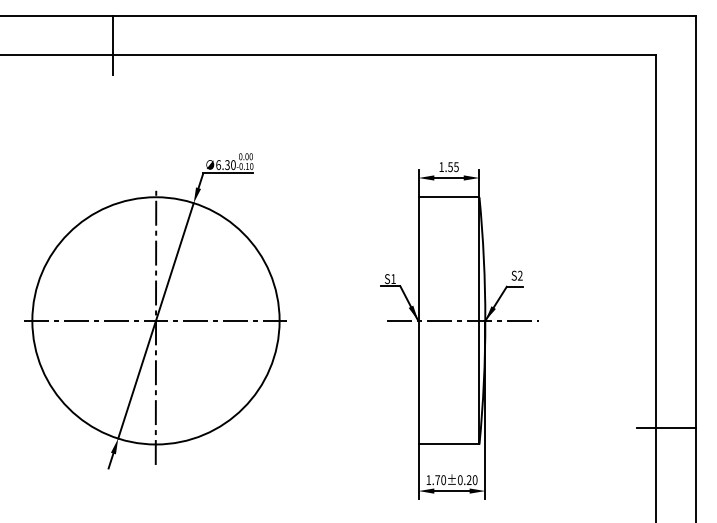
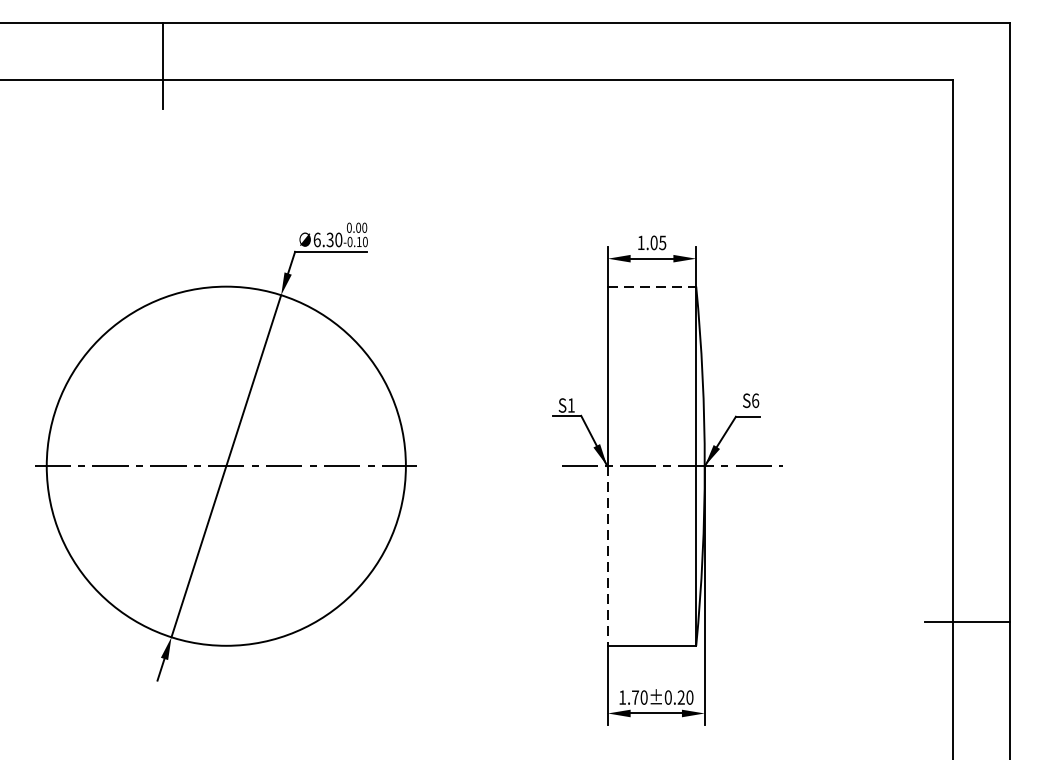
text: (450, 166) -> (654, 242), 1.55 -> 1.05
line: (449, 197) -> (652, 287), solid -> dashed
text: (520, 275) -> (755, 400), S2 -> S6
line: (155, 325) -> (225, 472), removed
line: (418, 382) -> (607, 555), solid -> dashed

